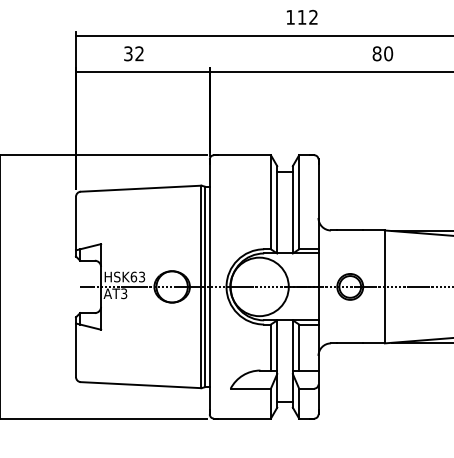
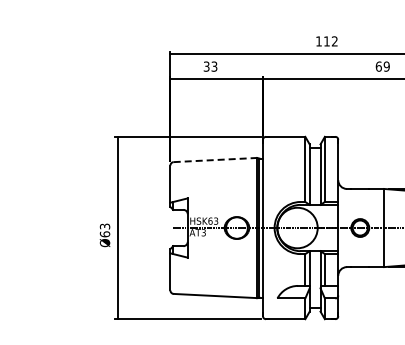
text: (139, 53) -> (214, 66), 32 -> 33
text: (382, 53) -> (382, 66), 80 -> 69
line: (141, 189) -> (215, 160), solid -> dashed

